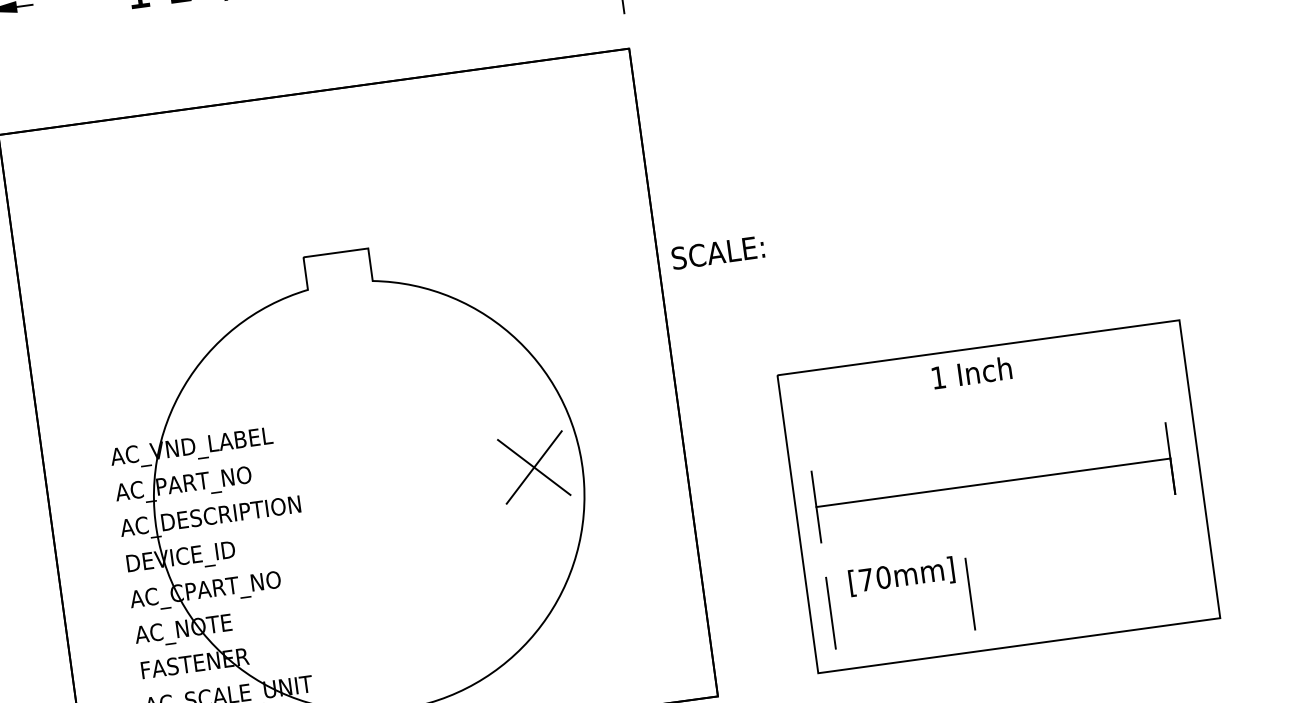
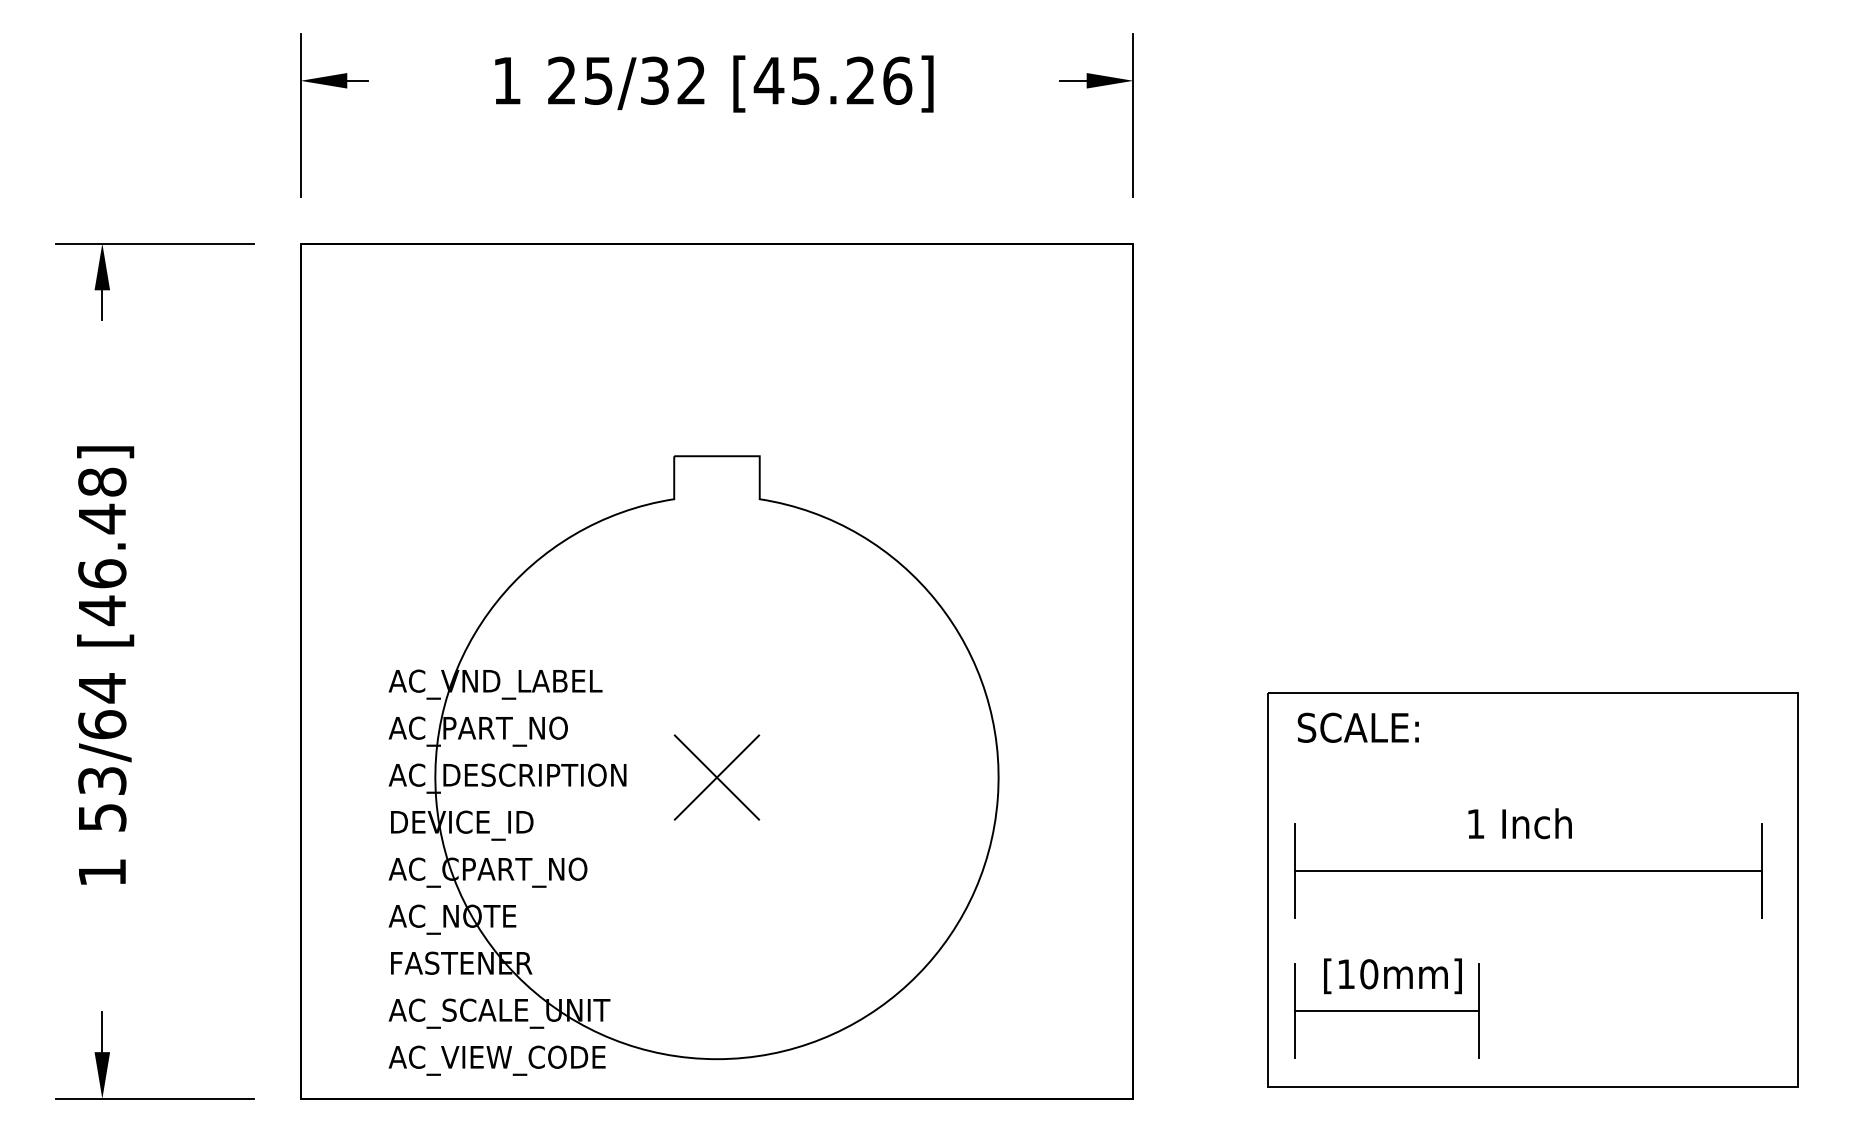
text: (717, 252) -> (1357, 727), moved
text: (971, 372) -> (1519, 823), moved
part: (533, 467) -> (716, 777), moved
text: (865, 579) -> (1345, 973), [70mm] -> [10mm]
line: (900, 603) -> (1386, 1011), added

